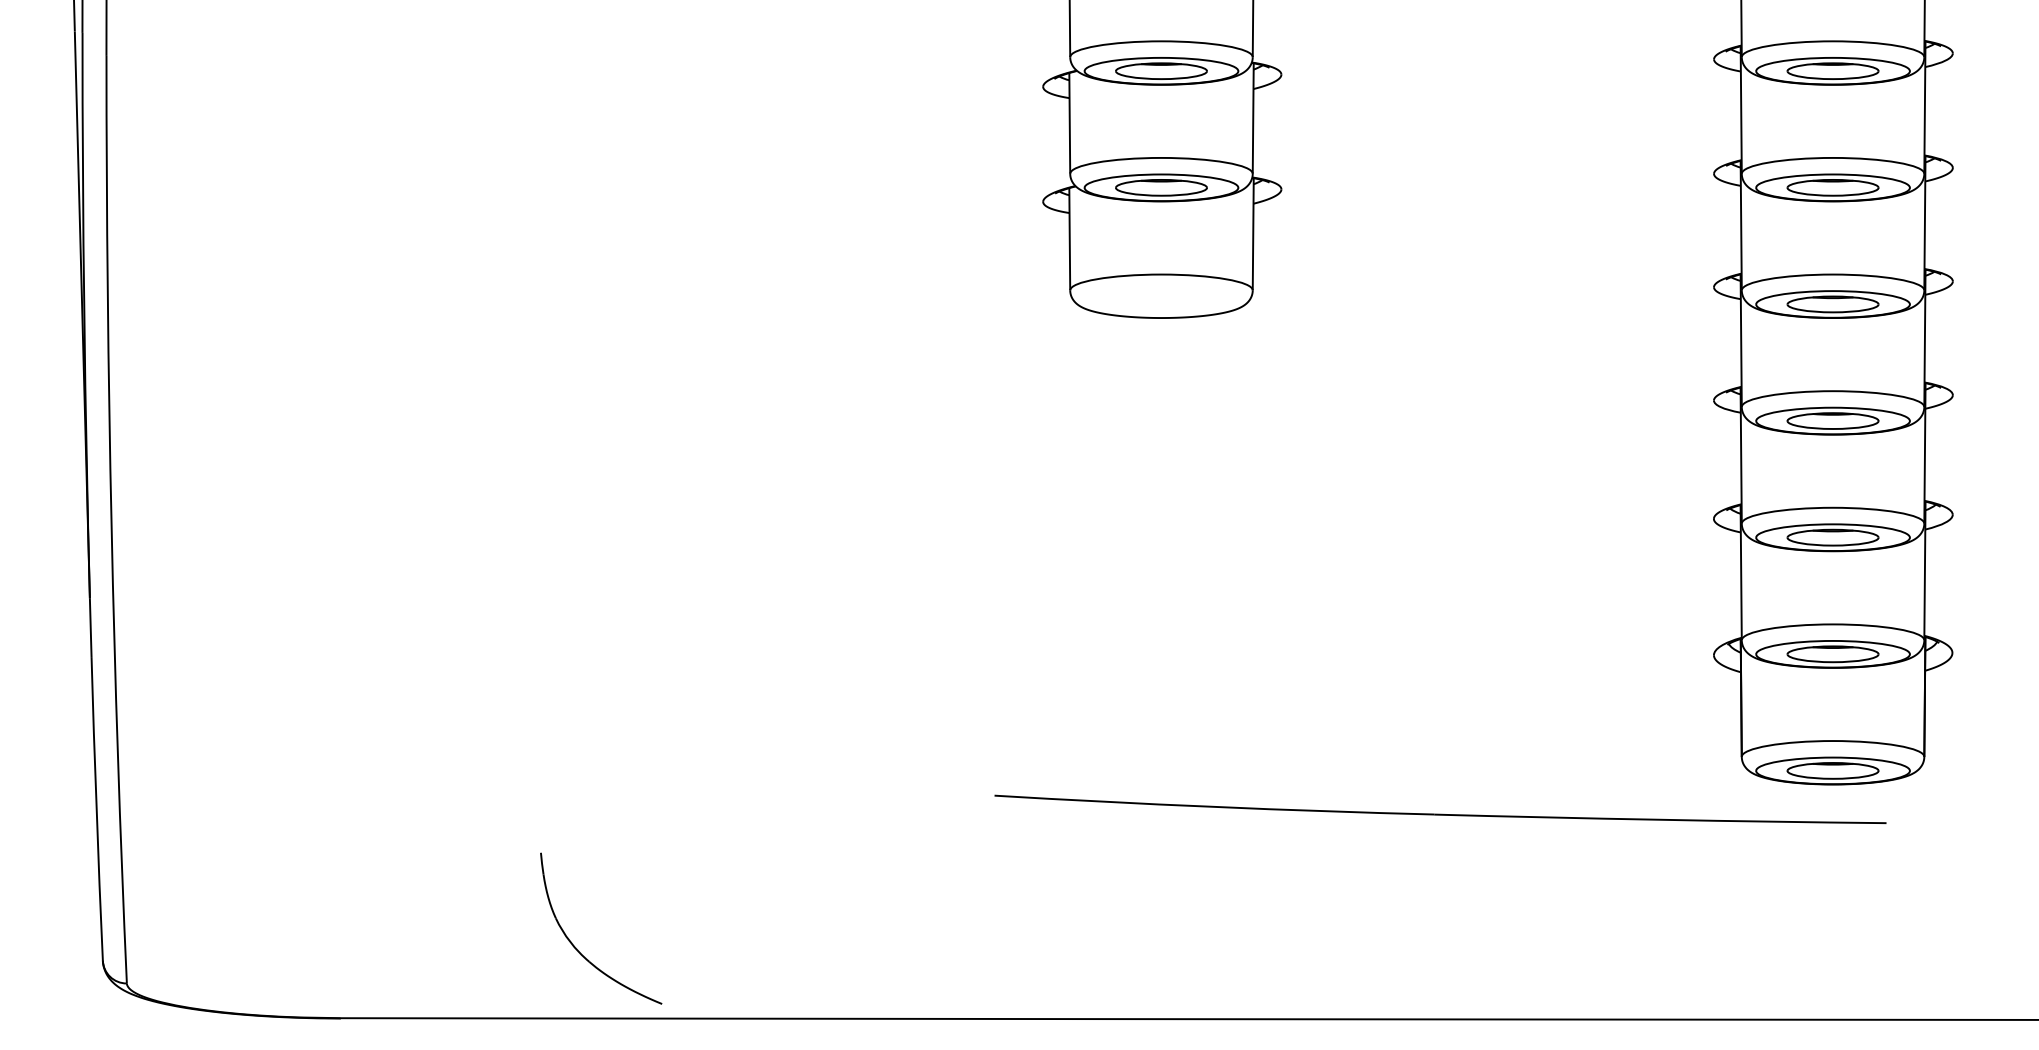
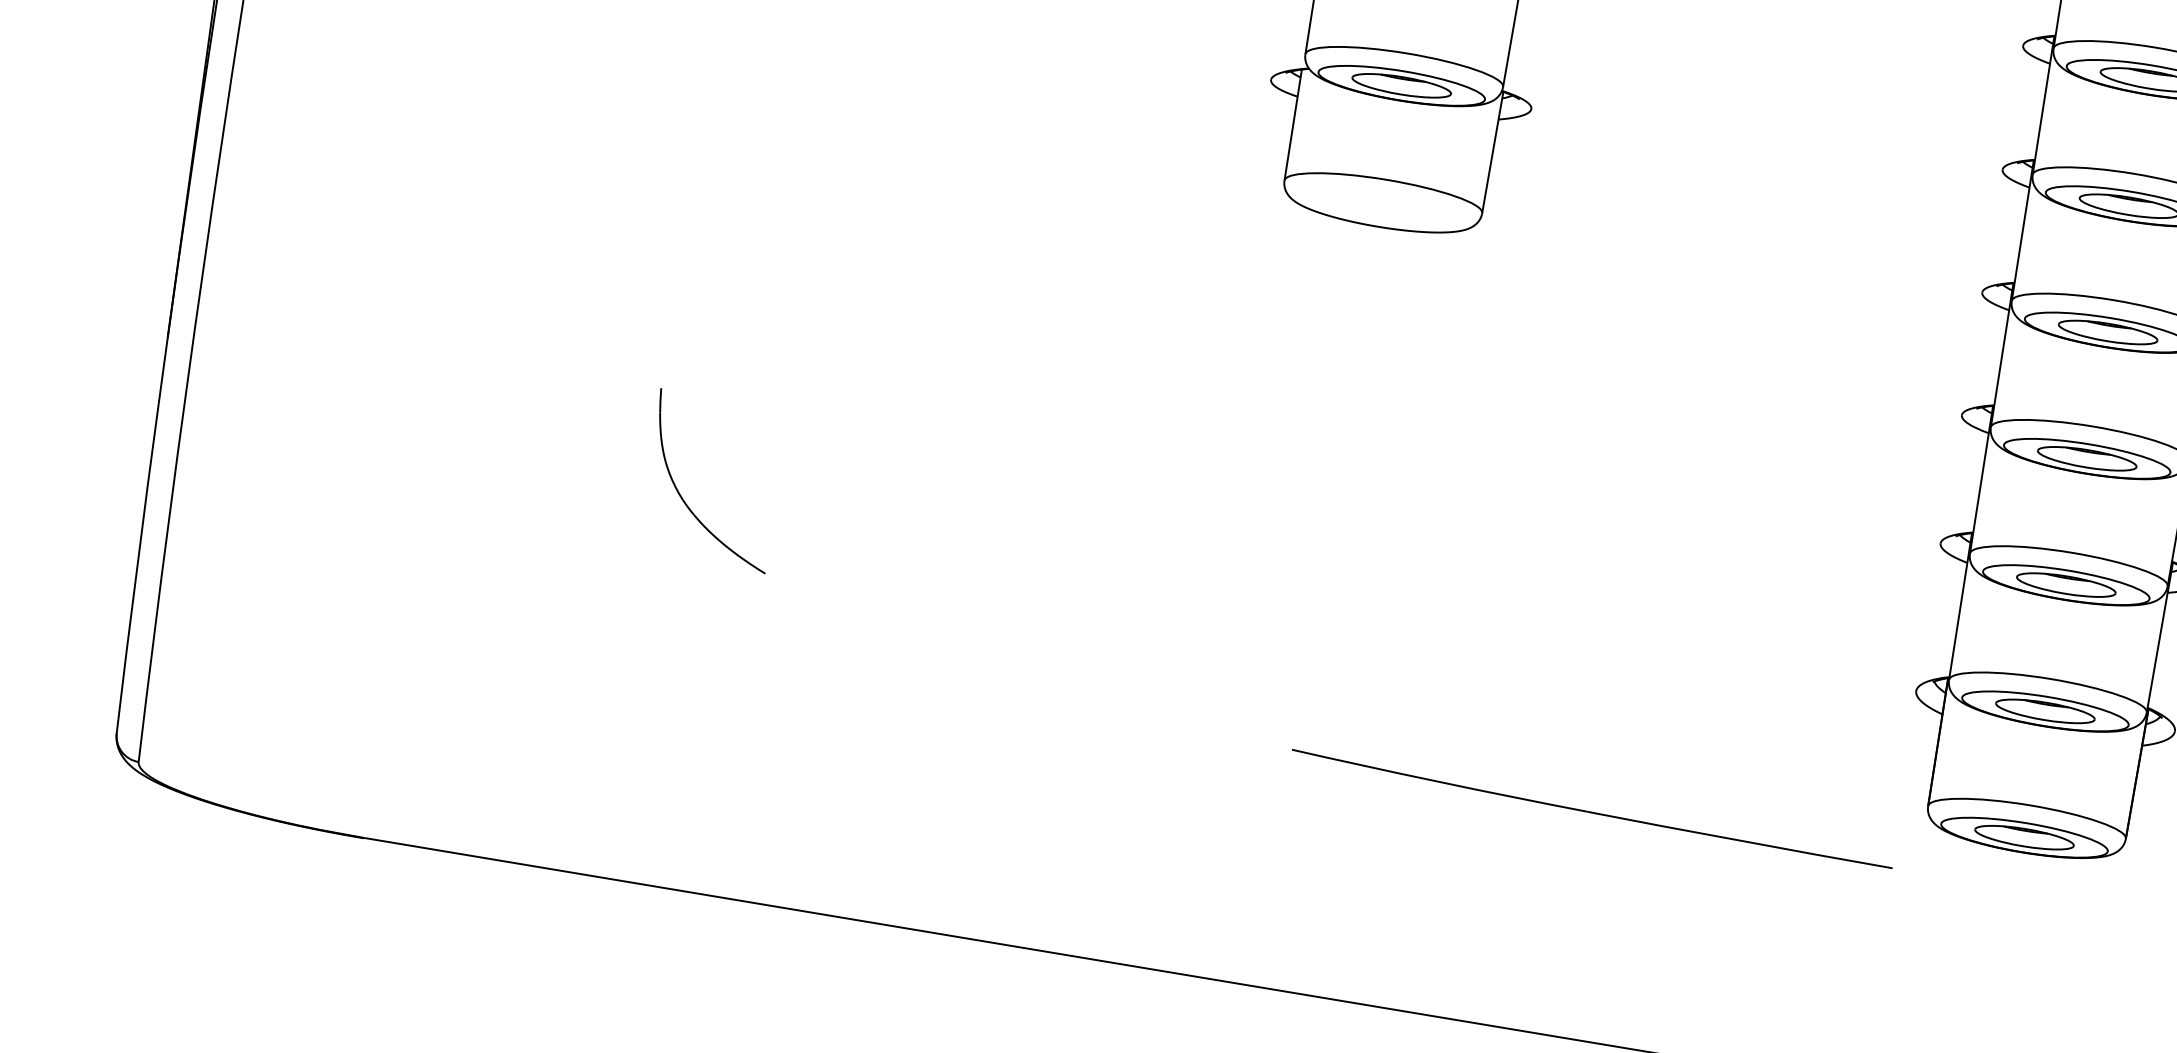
part: (1439, 809) -> (1591, 808), size x0.62
part: (577, 948) -> (683, 498), moved

